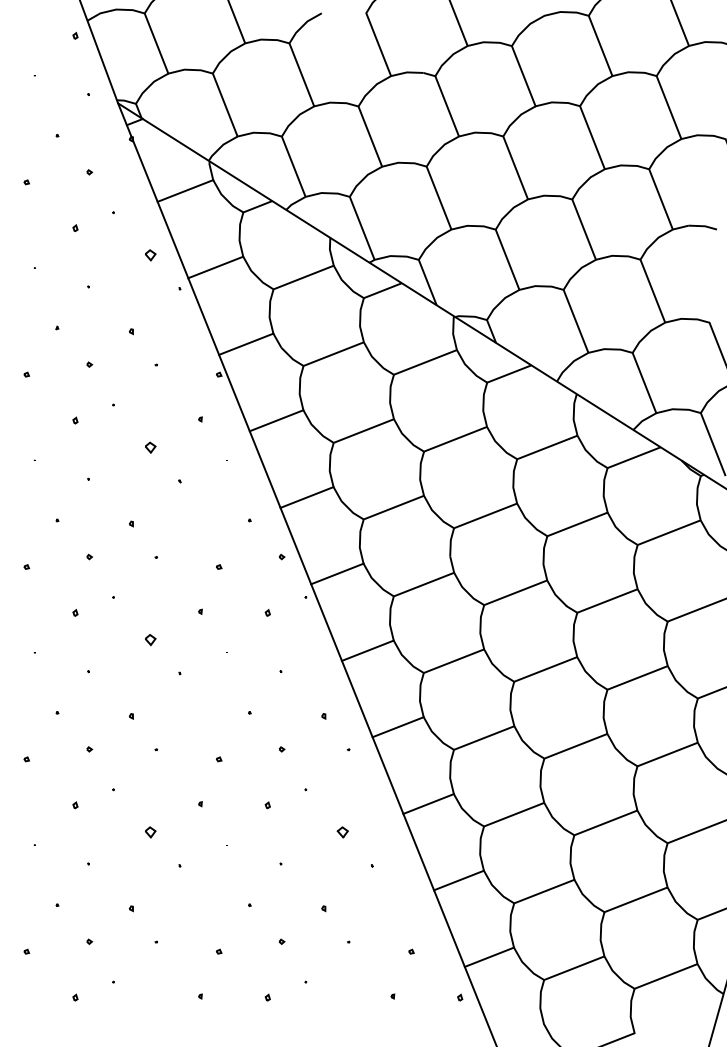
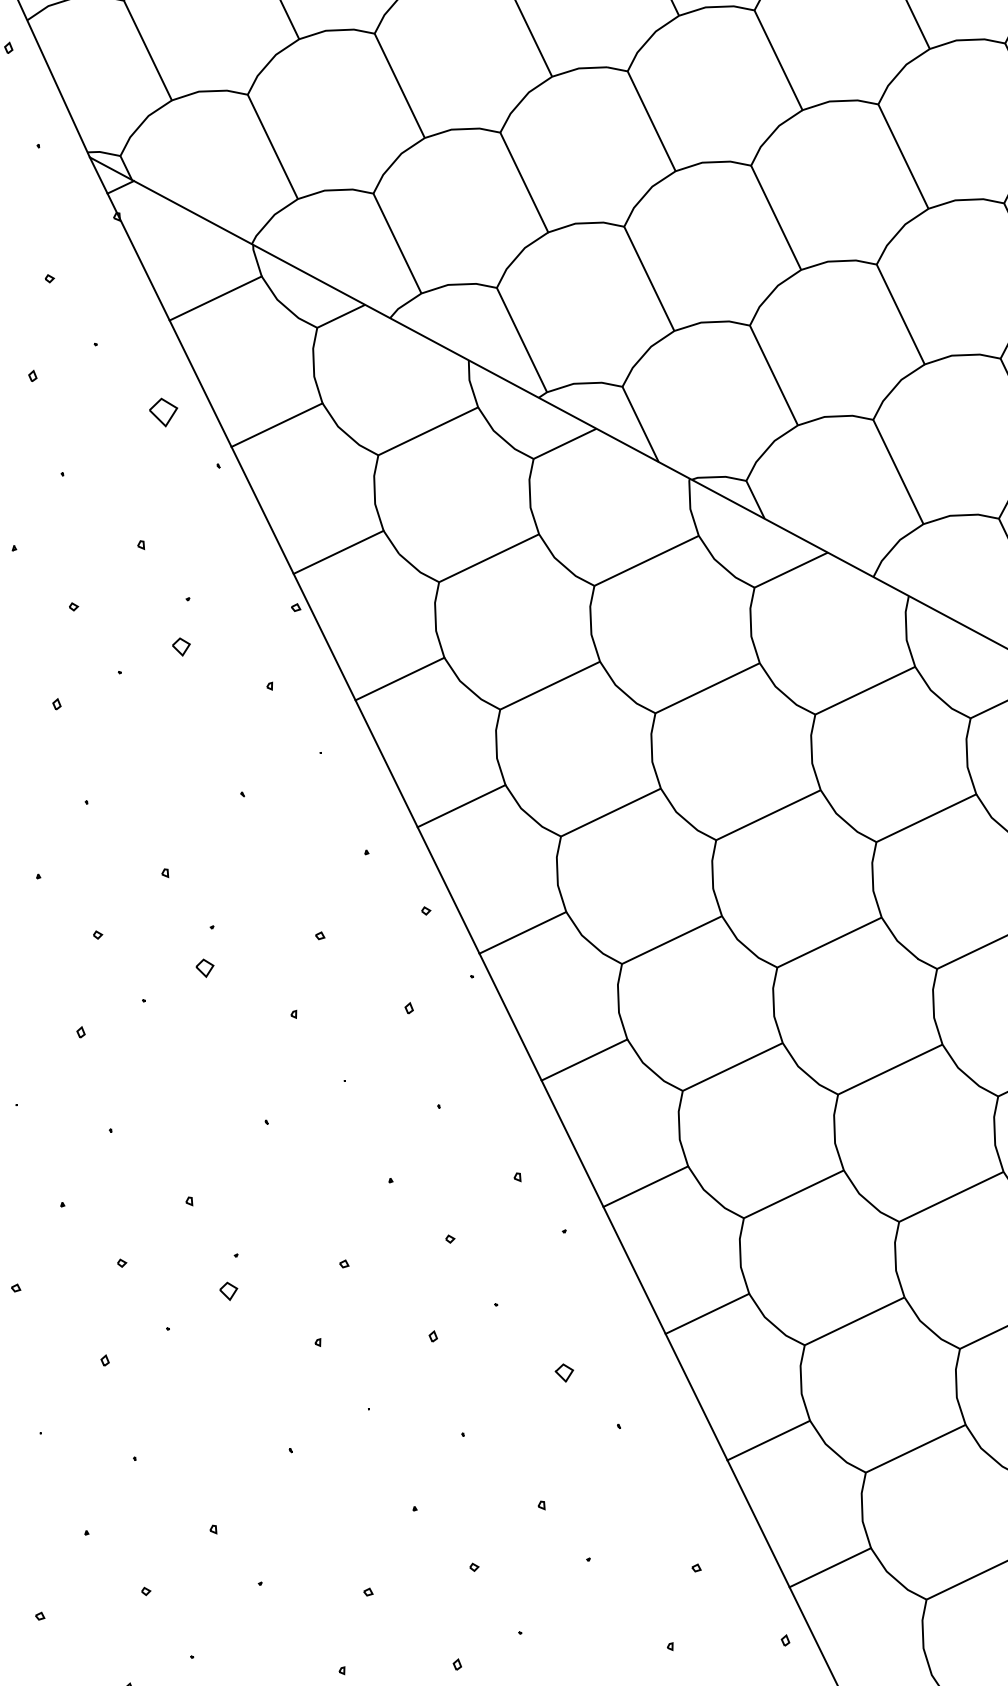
part: (150, 255) -> (164, 412), size x1.6
part: (150, 447) -> (181, 646), moved
part: (150, 640) -> (205, 969), moved
part: (150, 832) -> (228, 1291), moved

